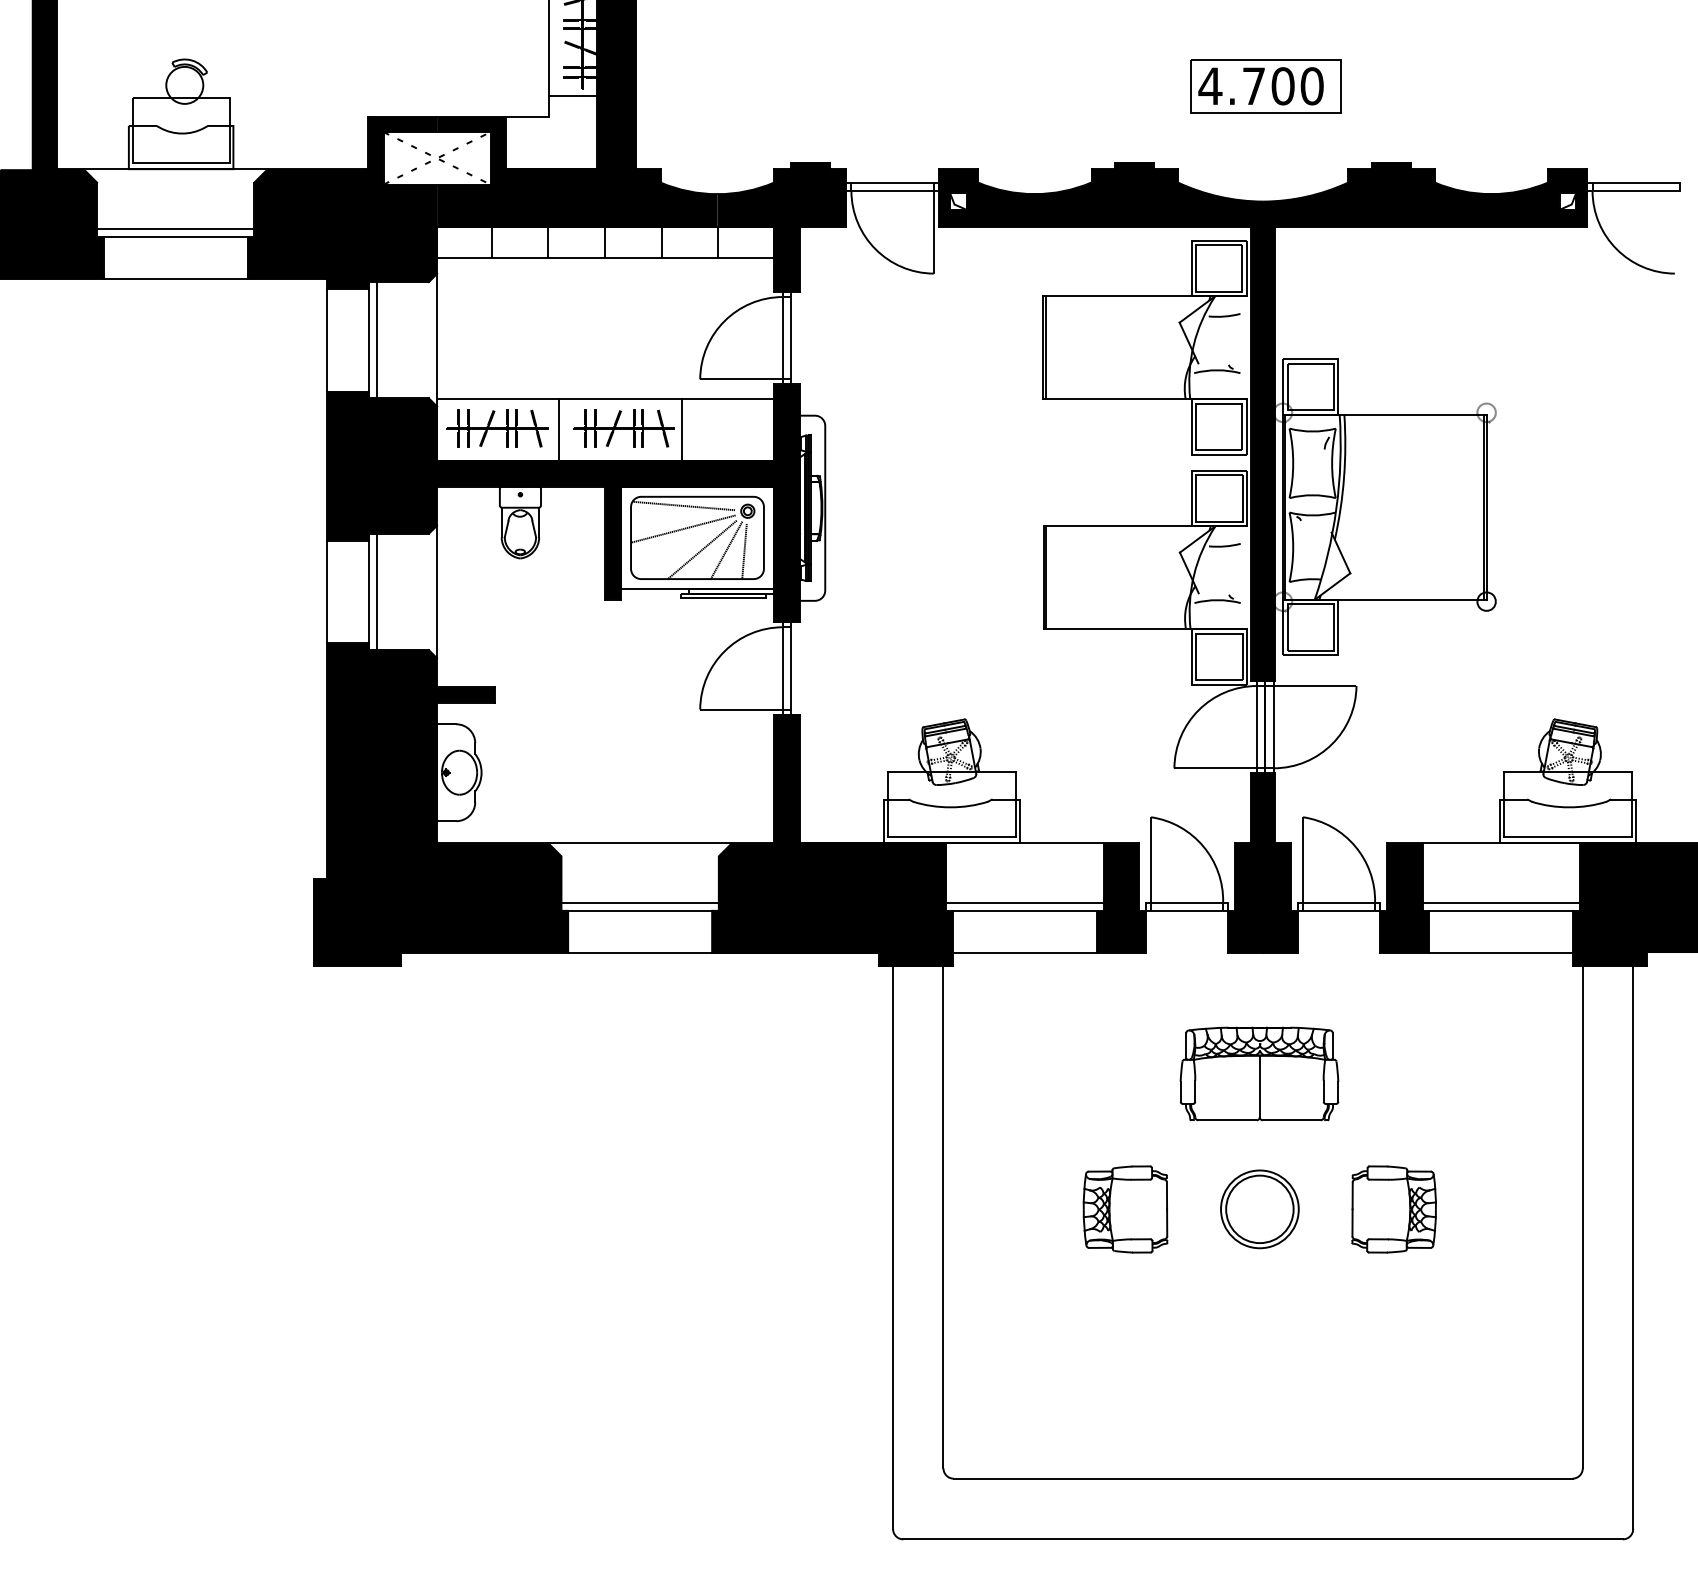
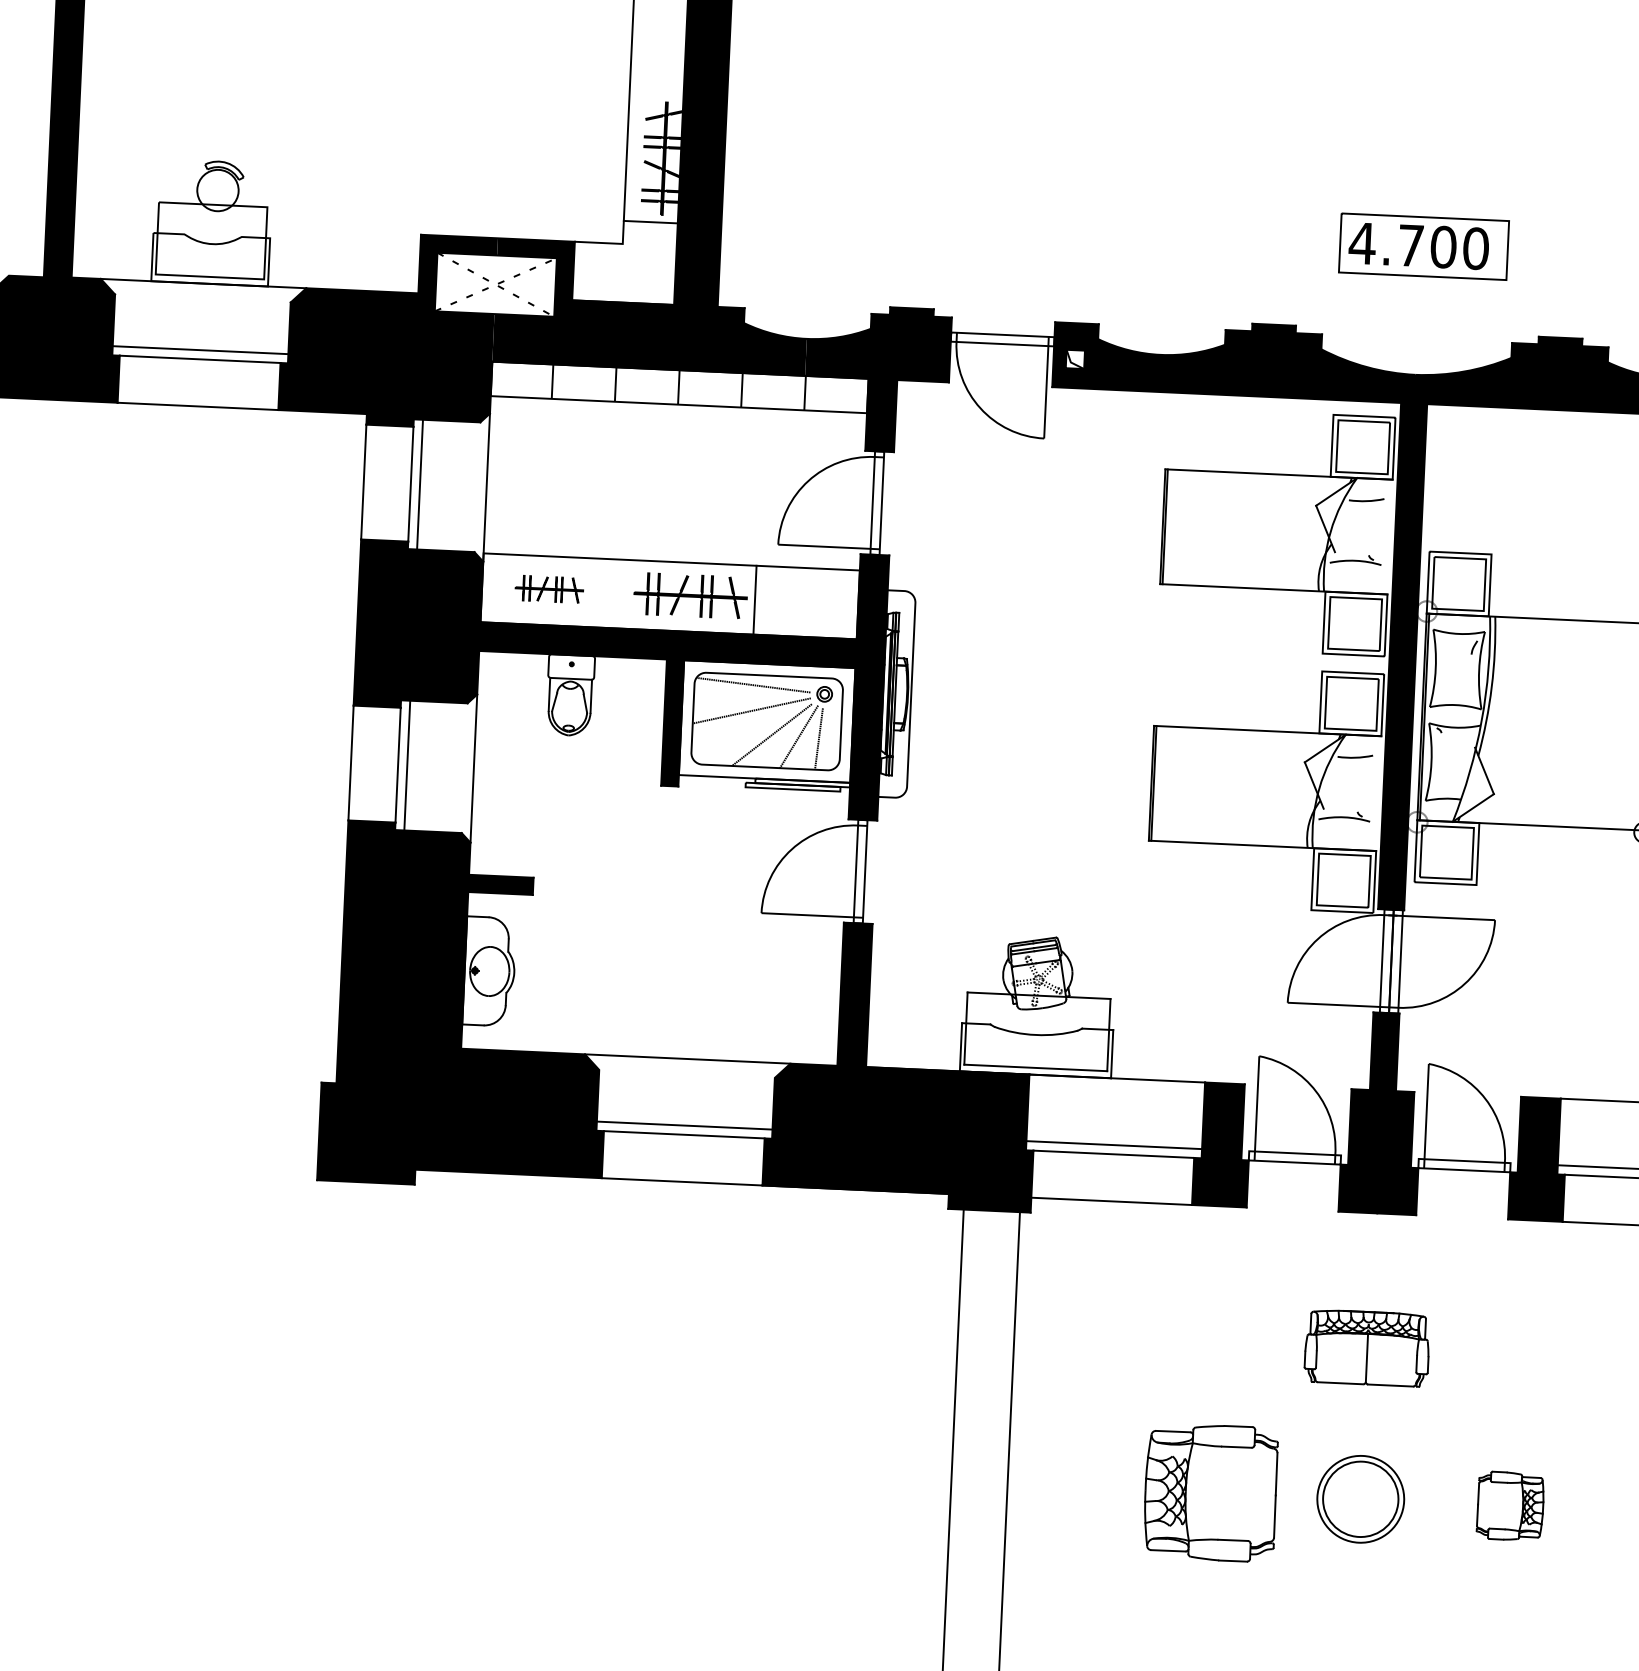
part: (497, 428) -> (549, 589), size x0.6
line: (558, 429) -> (617, 593), removed
part: (1259, 1073) -> (1367, 1347), size x0.7
part: (1125, 1209) -> (1210, 1492), size x1.4
part: (1393, 1209) -> (1509, 1506), size x0.7

